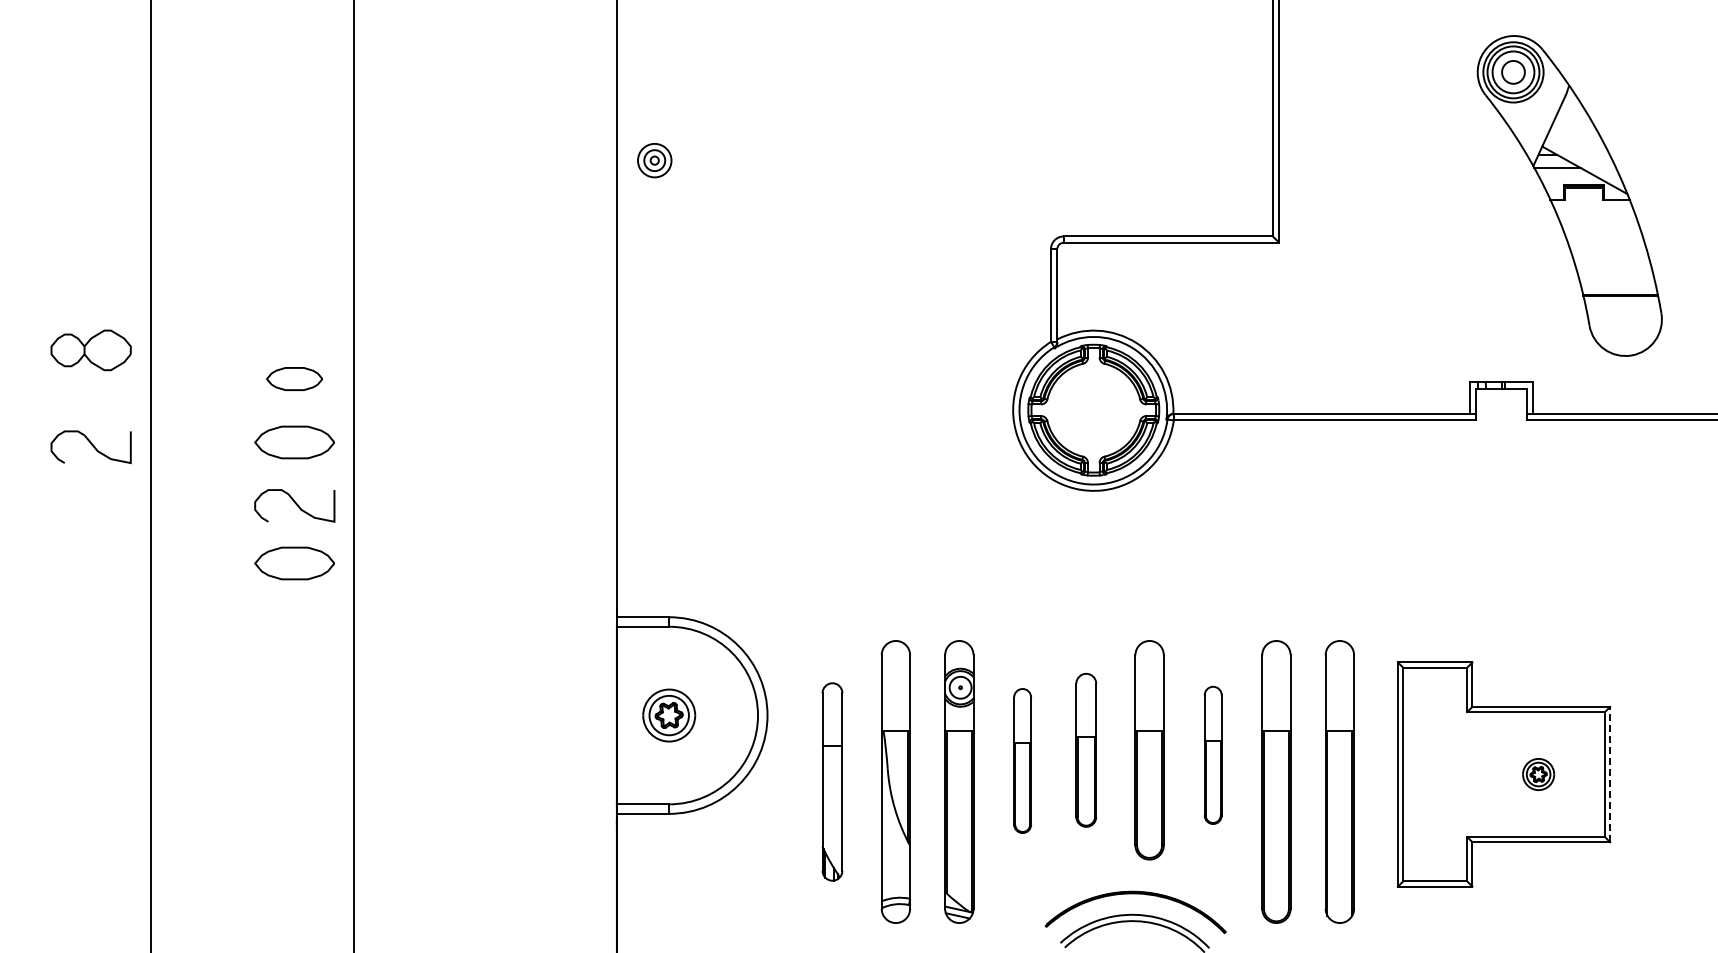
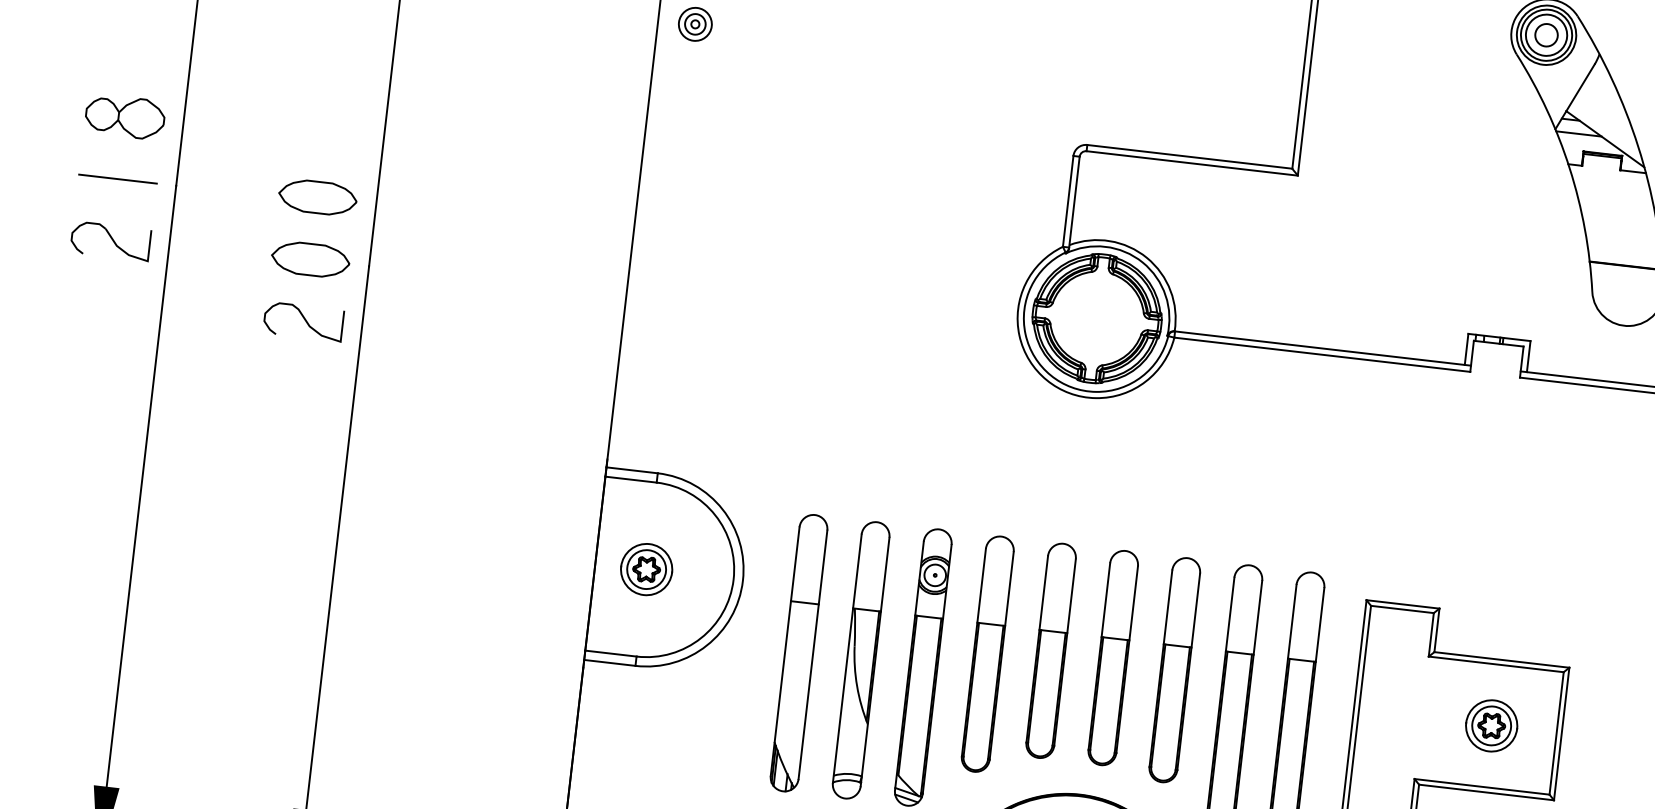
part: (90, 350) -> (124, 117), moved
part: (294, 378) -> (317, 196), size x1.43
line: (90, 383) -> (117, 178), added
part: (294, 563) -> (296, 378), removed
part: (1086, 750) -> (1051, 651), size x1.43
part: (1213, 755) -> (1175, 670), size x1.67
part: (1022, 760) -> (987, 653), size x1.67
part: (1538, 774) -> (1491, 725), size x1.67
line: (1610, 774) -> (1562, 734), dashed -> solid
part: (832, 781) -> (799, 652), size x1.43

